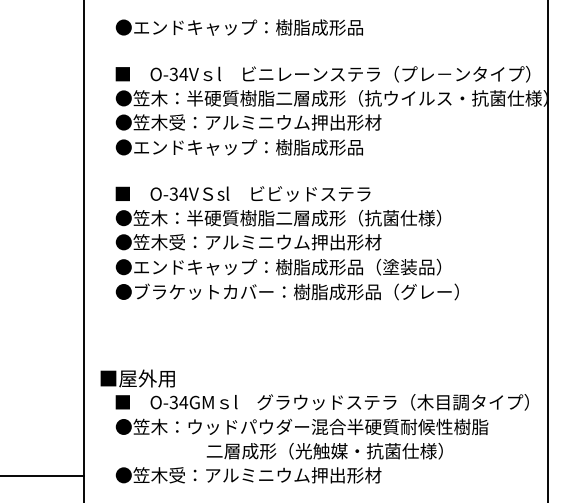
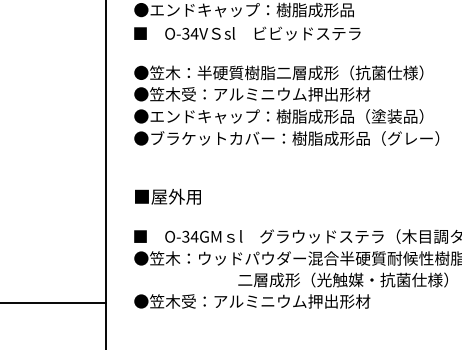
text: (242, 193) -> (246, 33), moved
text: (137, 378) -> (167, 196), moved
text: (324, 451) -> (342, 280), moved

